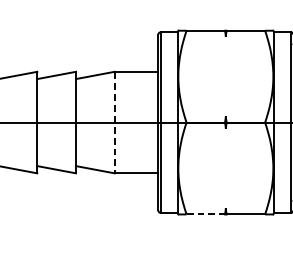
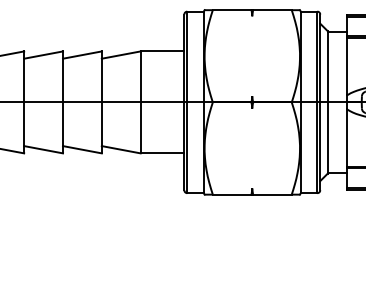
line: (114, 122) -> (140, 102), dashed -> solid
line: (206, 214) -> (232, 194), dashed -> solid

